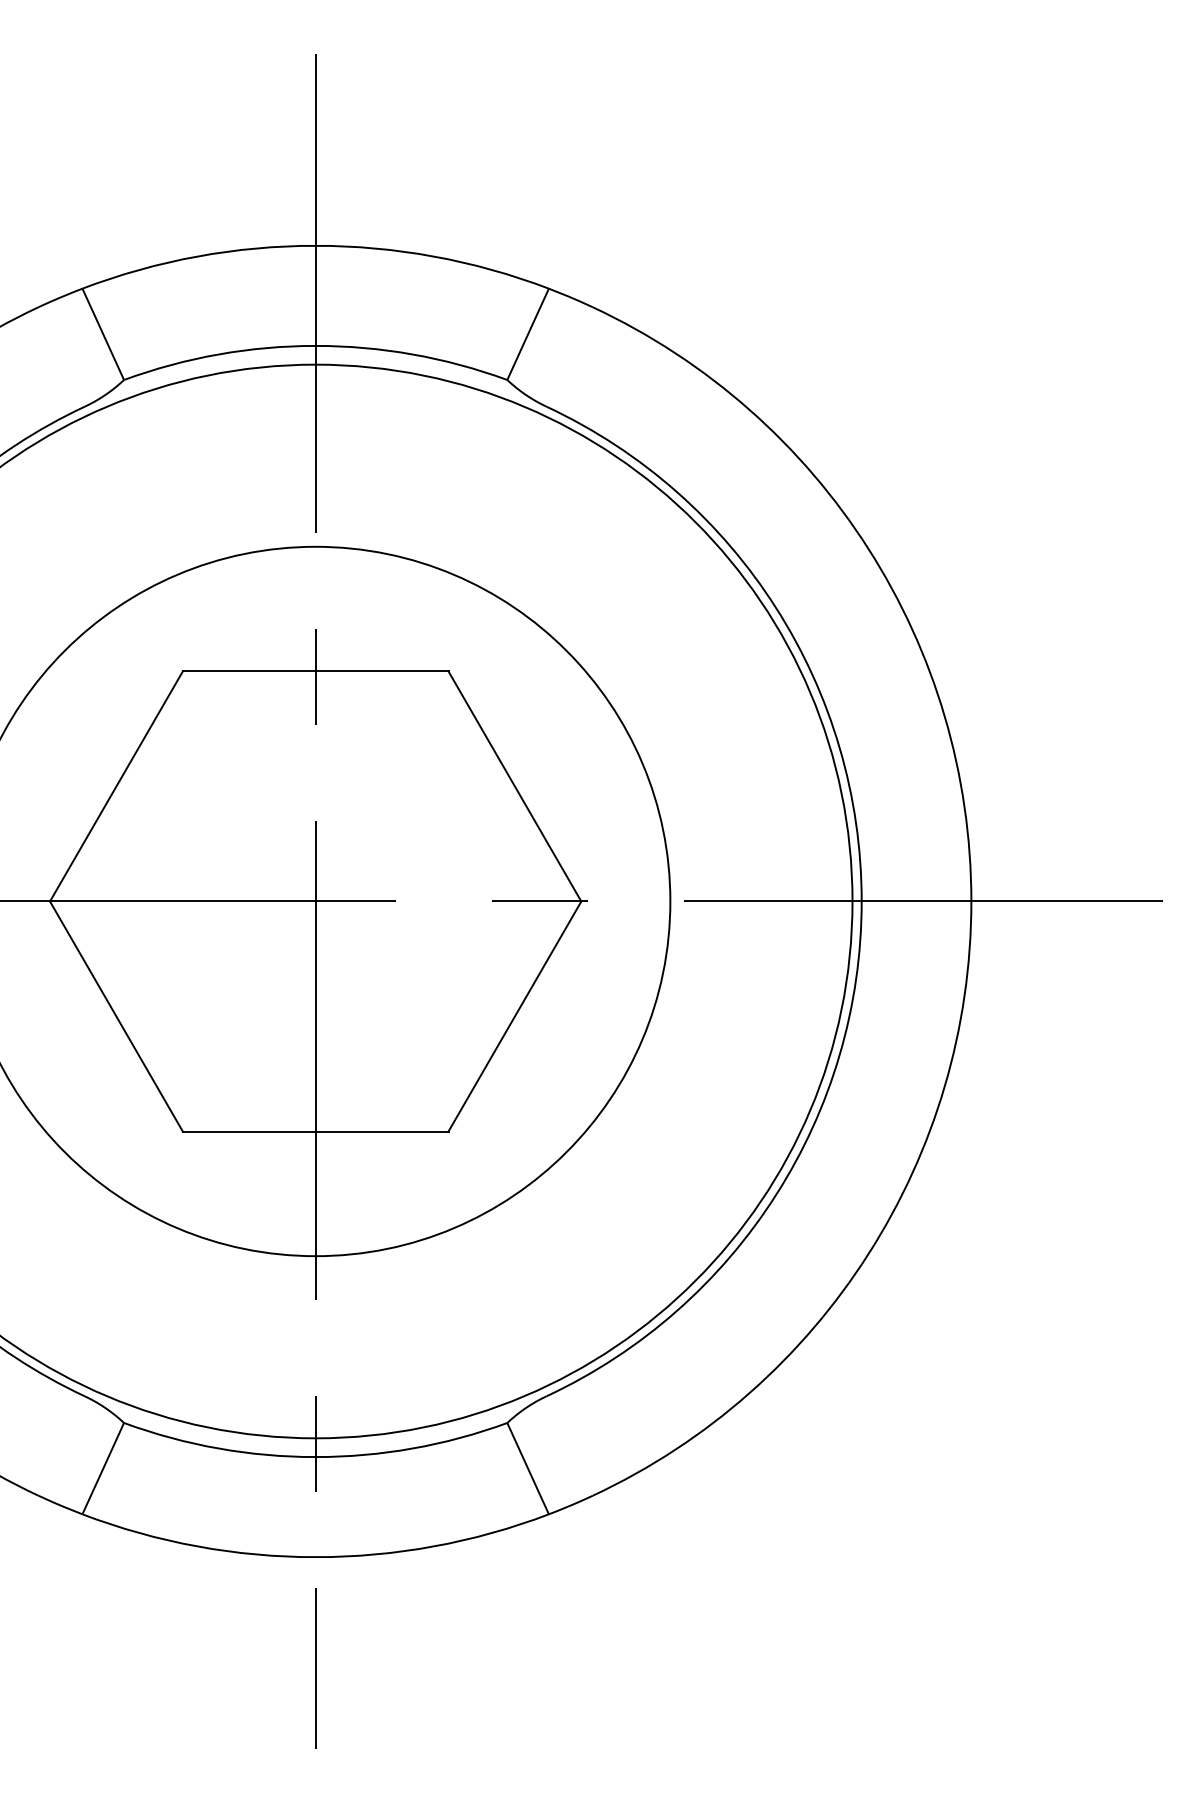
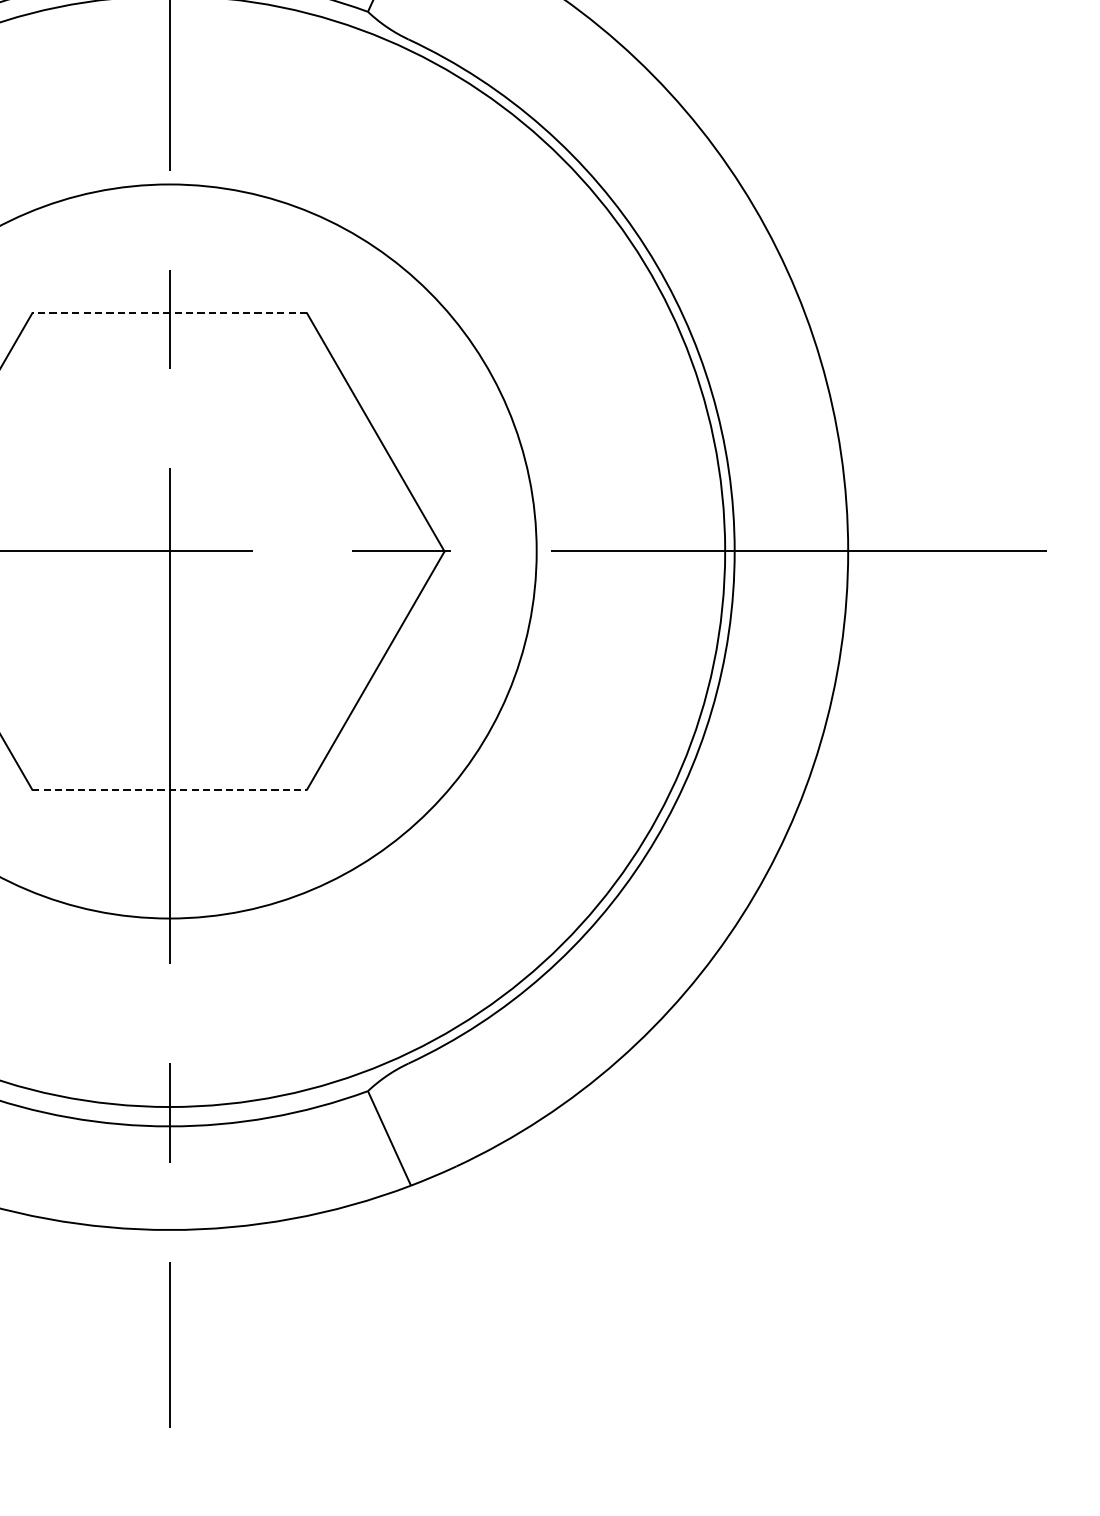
line: (315, 671) -> (169, 313), solid -> dashed
line: (315, 1131) -> (169, 789), solid -> dashed

